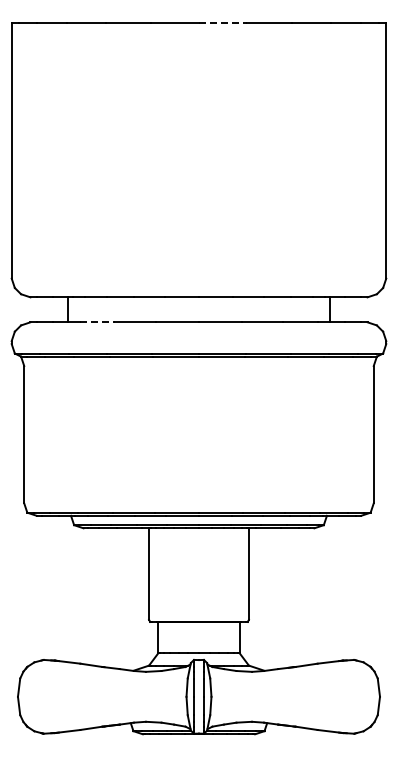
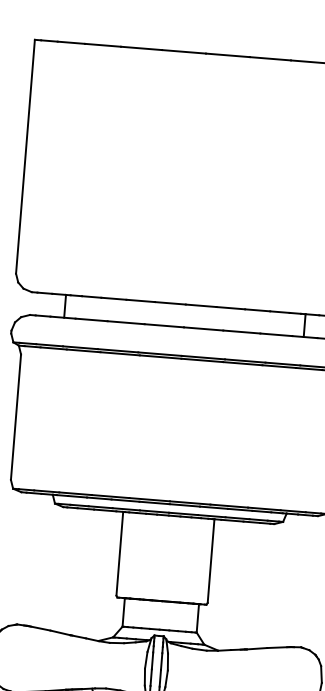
line: (223, 22) -> (228, 55), dashed -> solid
line: (98, 322) -> (92, 320), dashed -> solid

